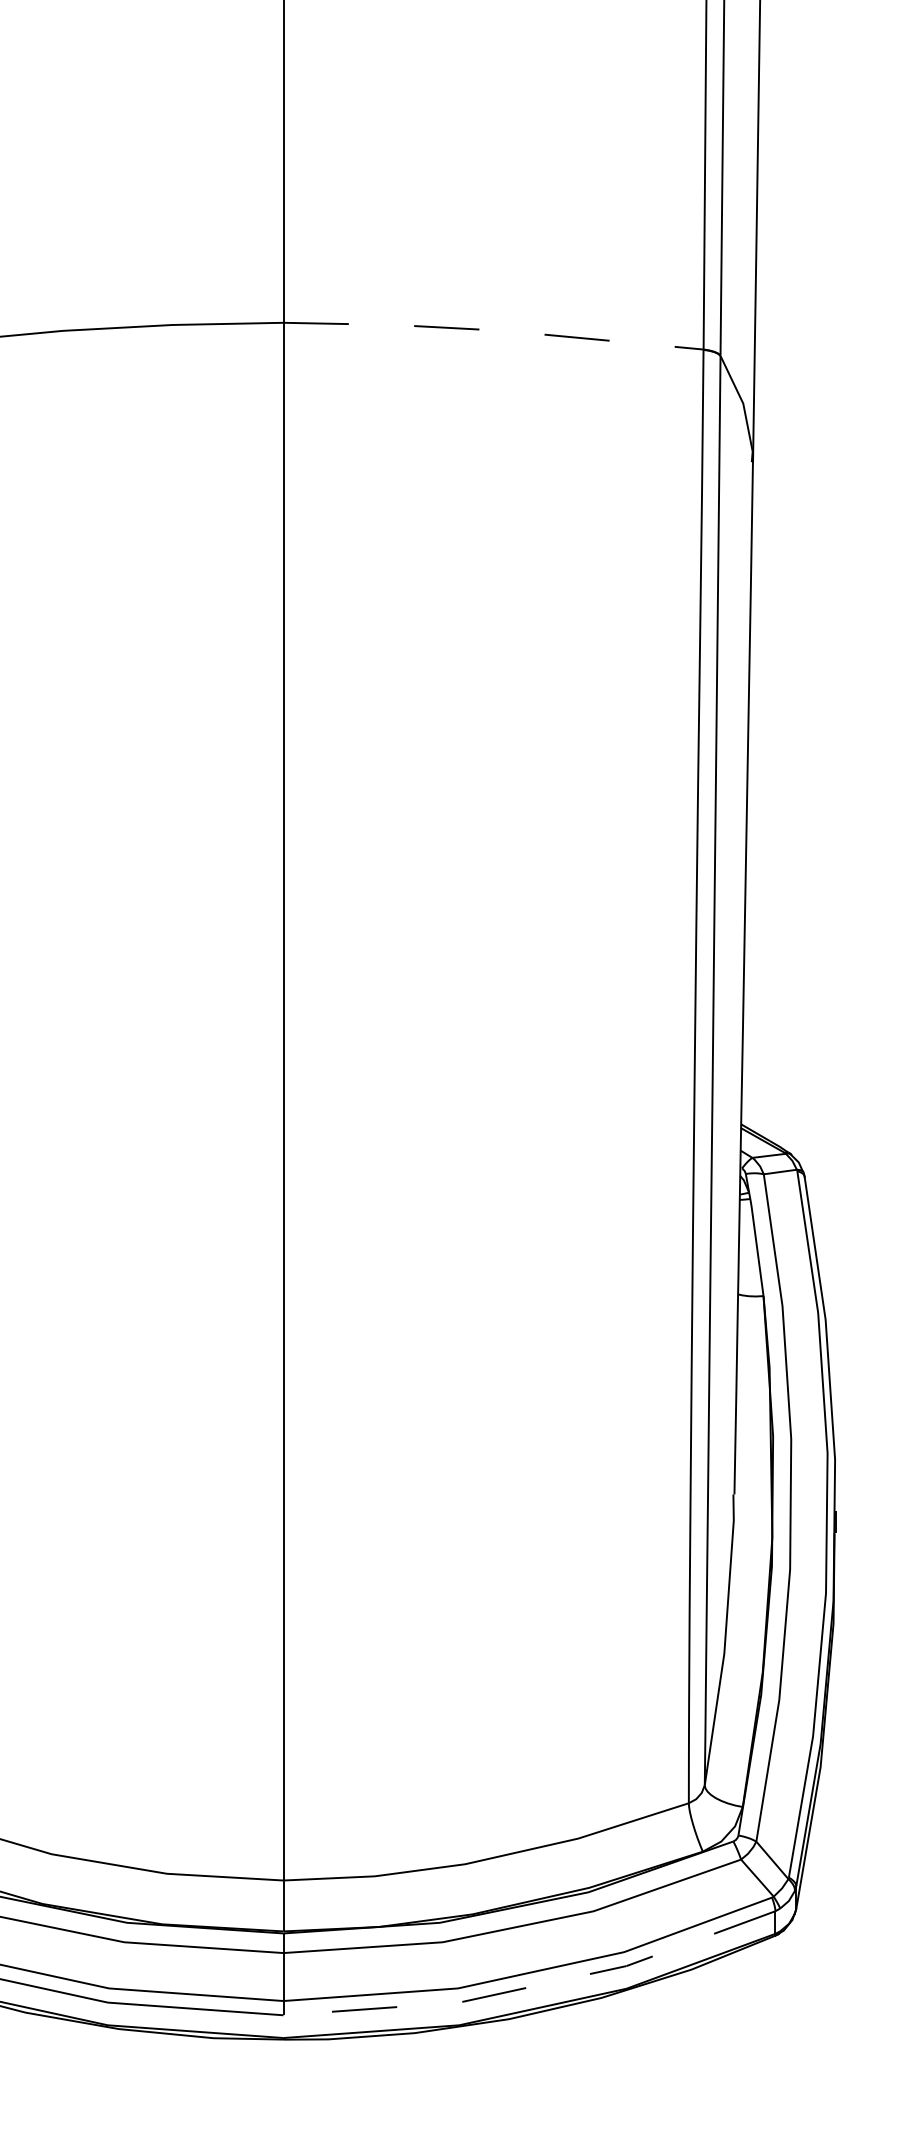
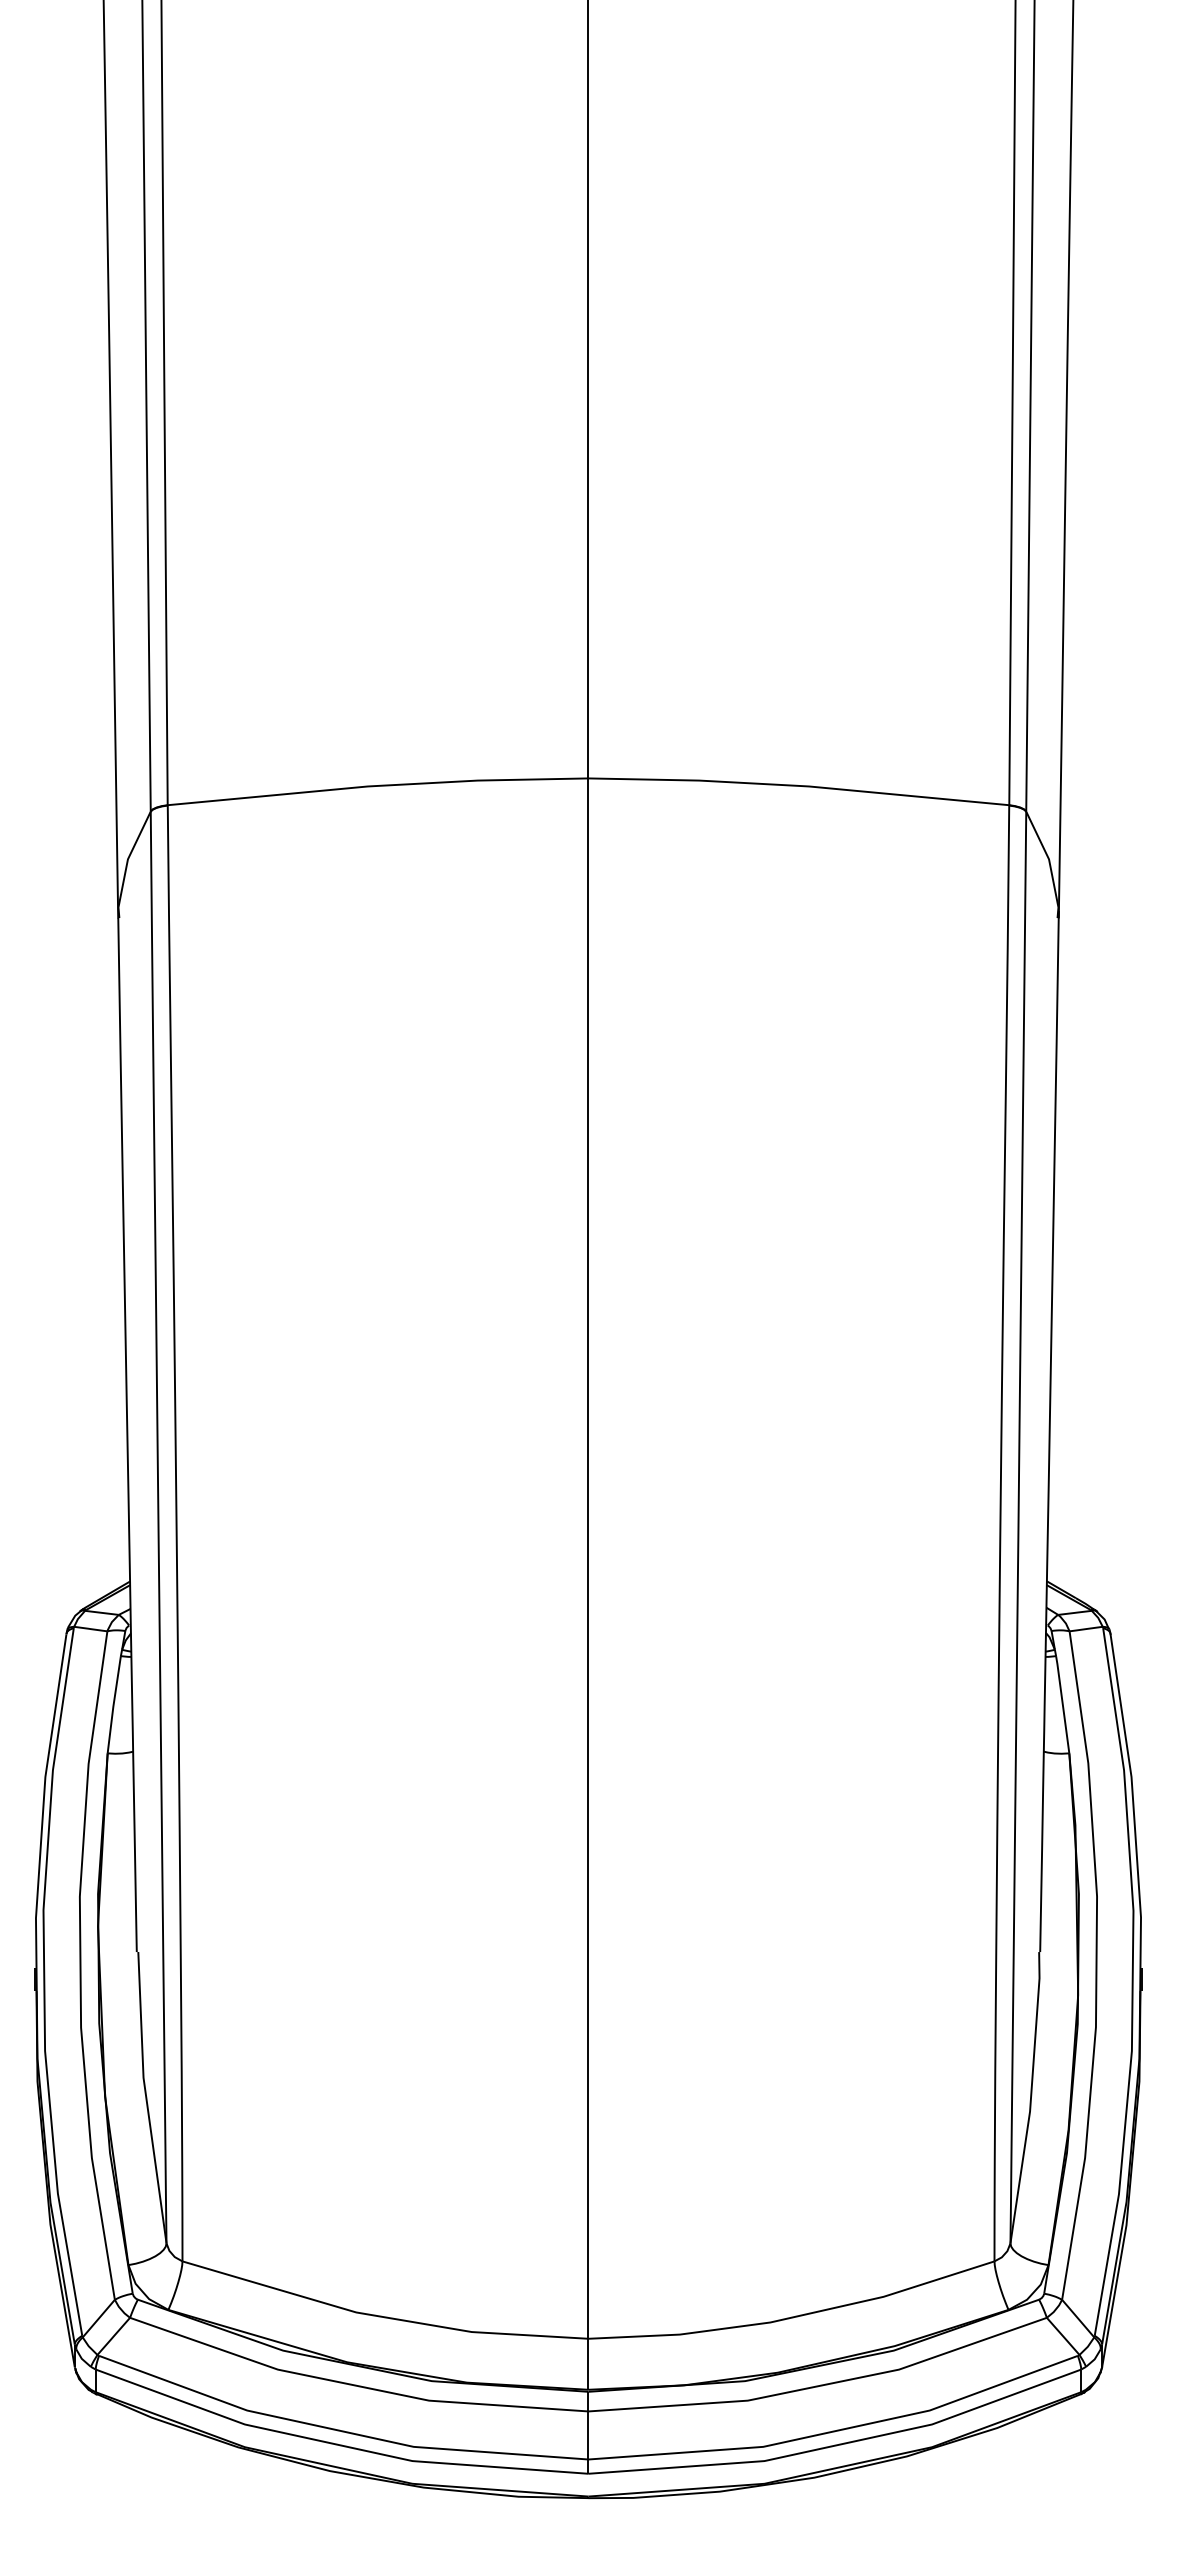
line: (494, 329) -> (799, 785), dashed -> solid
line: (534, 1986) -> (839, 2444), dashed -> solid

